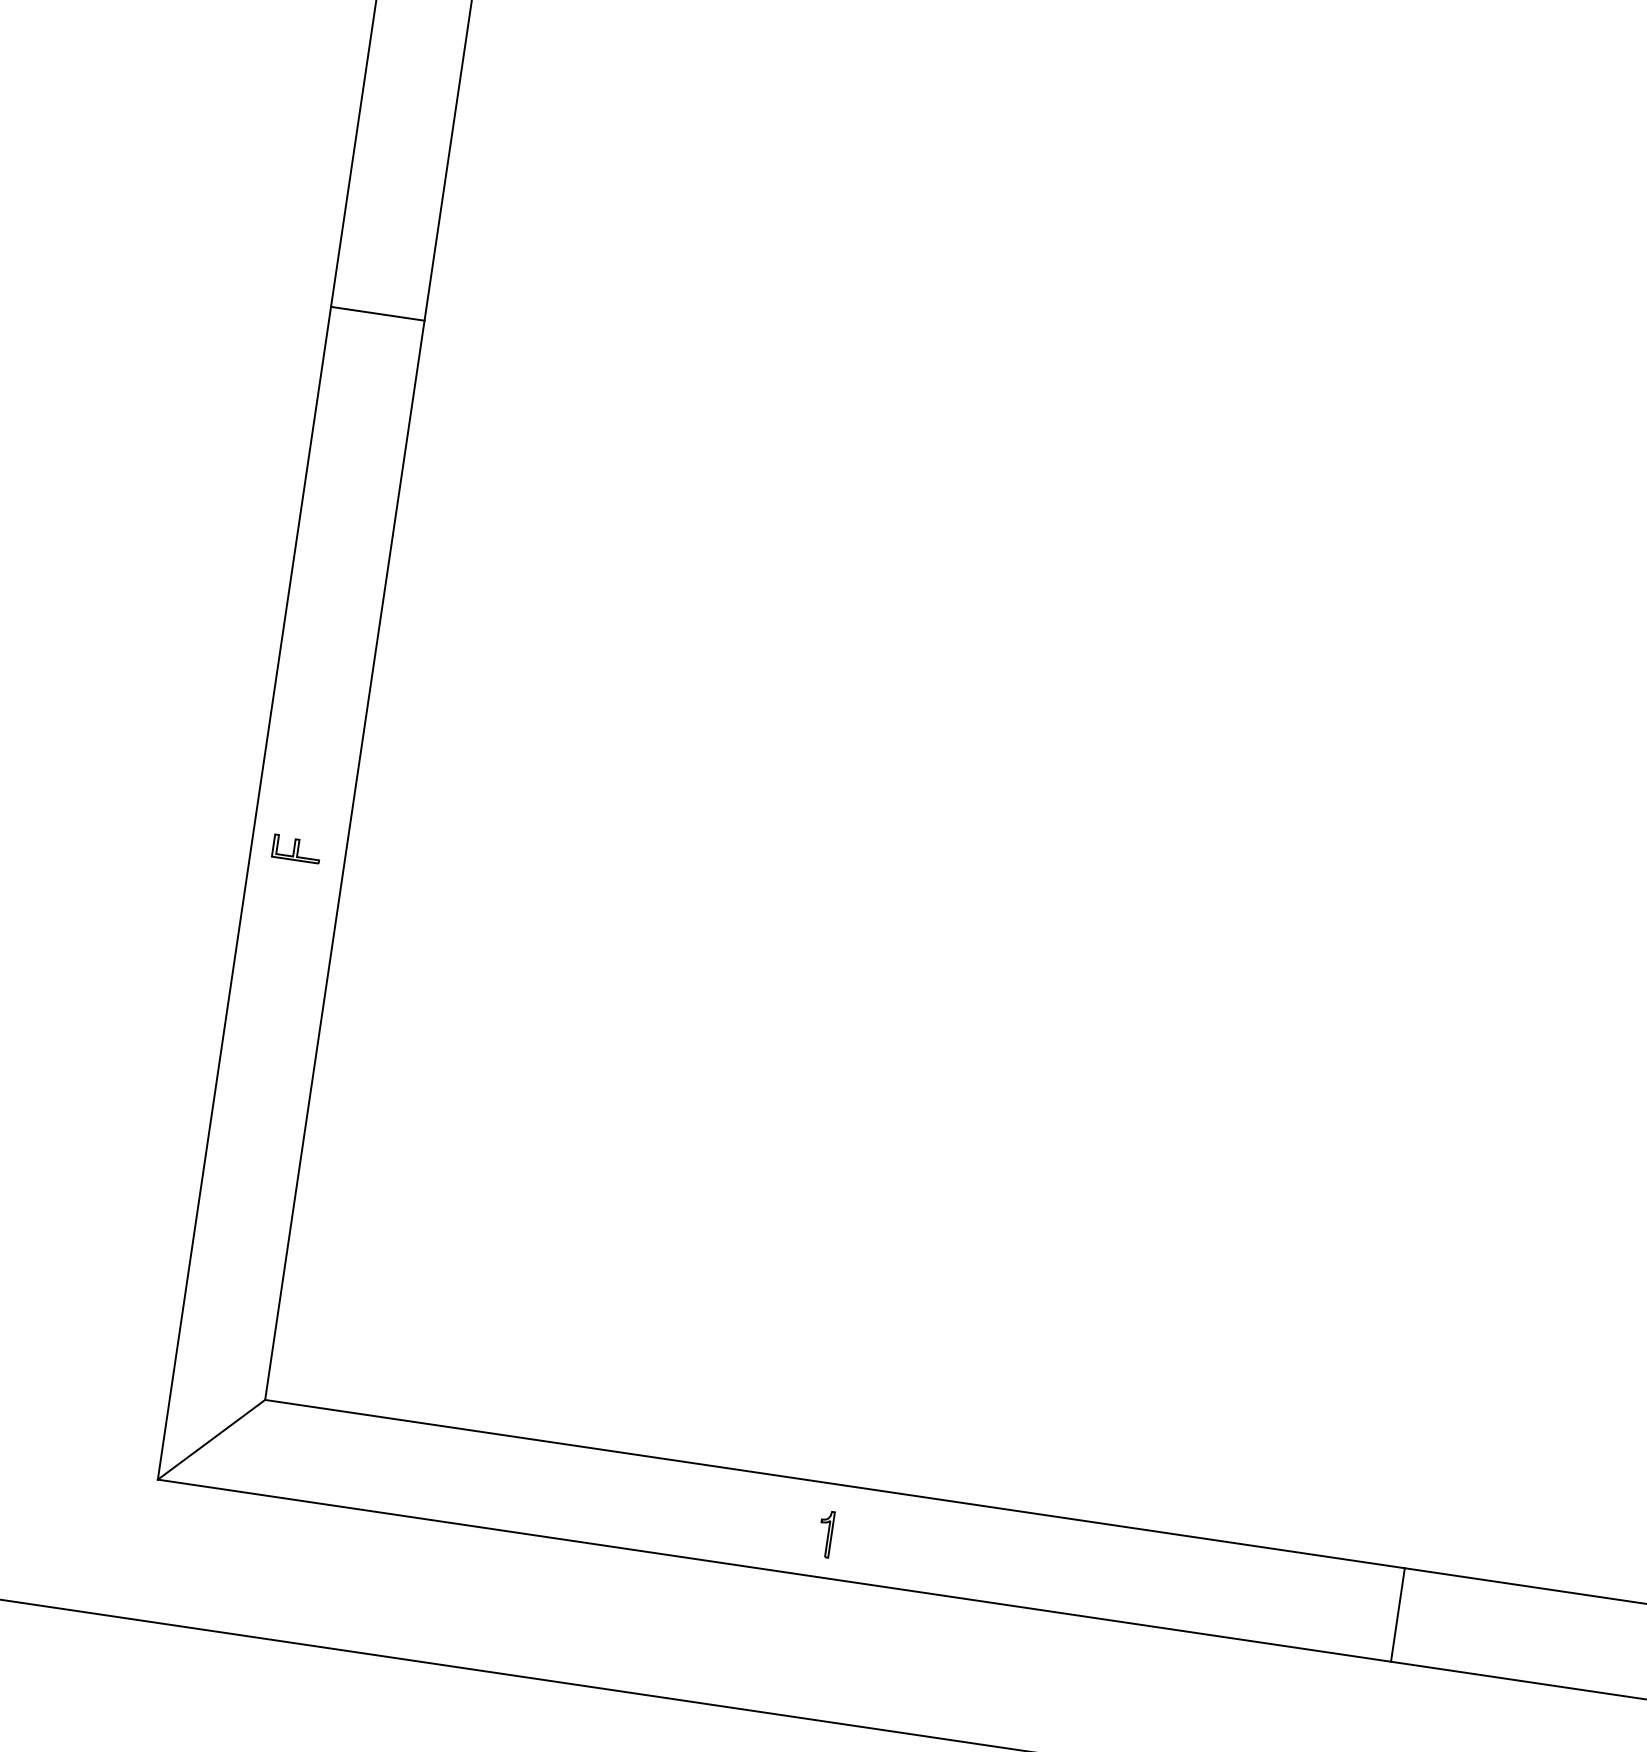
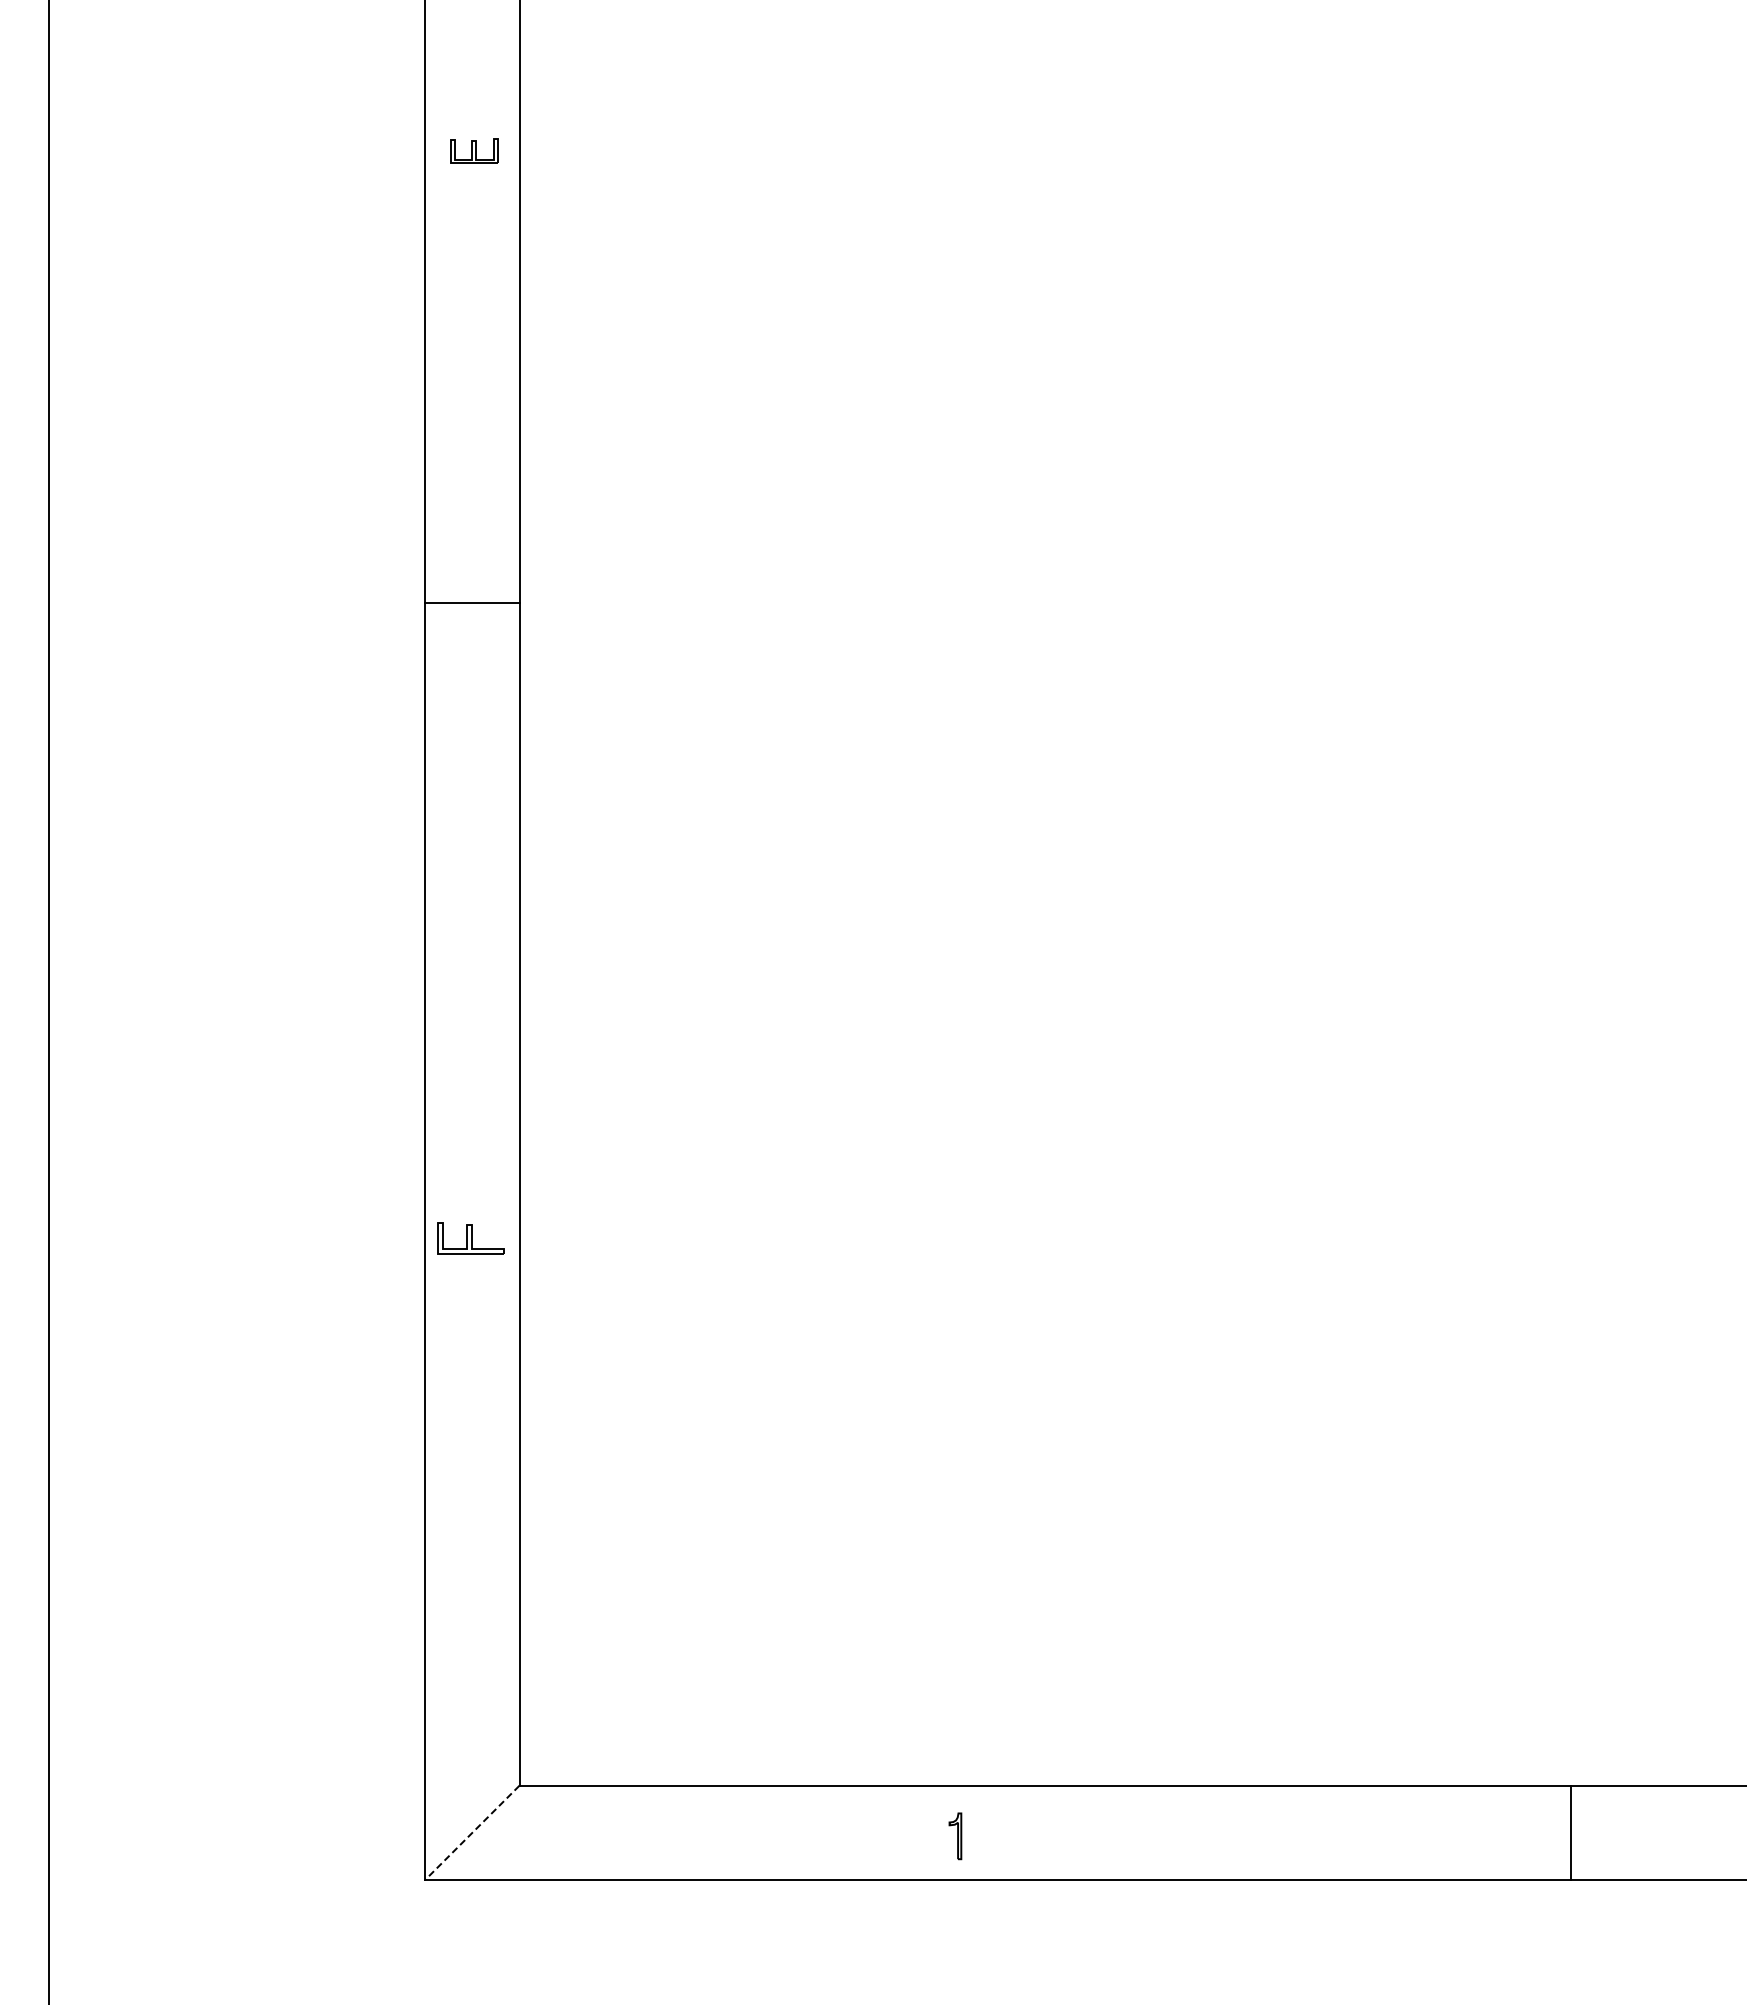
line: (377, 313) -> (472, 602), moved
part: (296, 848) -> (470, 1237), size x1.4
line: (211, 1439) -> (472, 1832), solid -> dashed
part: (825, 1534) -> (955, 1836), moved
line: (1398, 1614) -> (1571, 1832), moved

